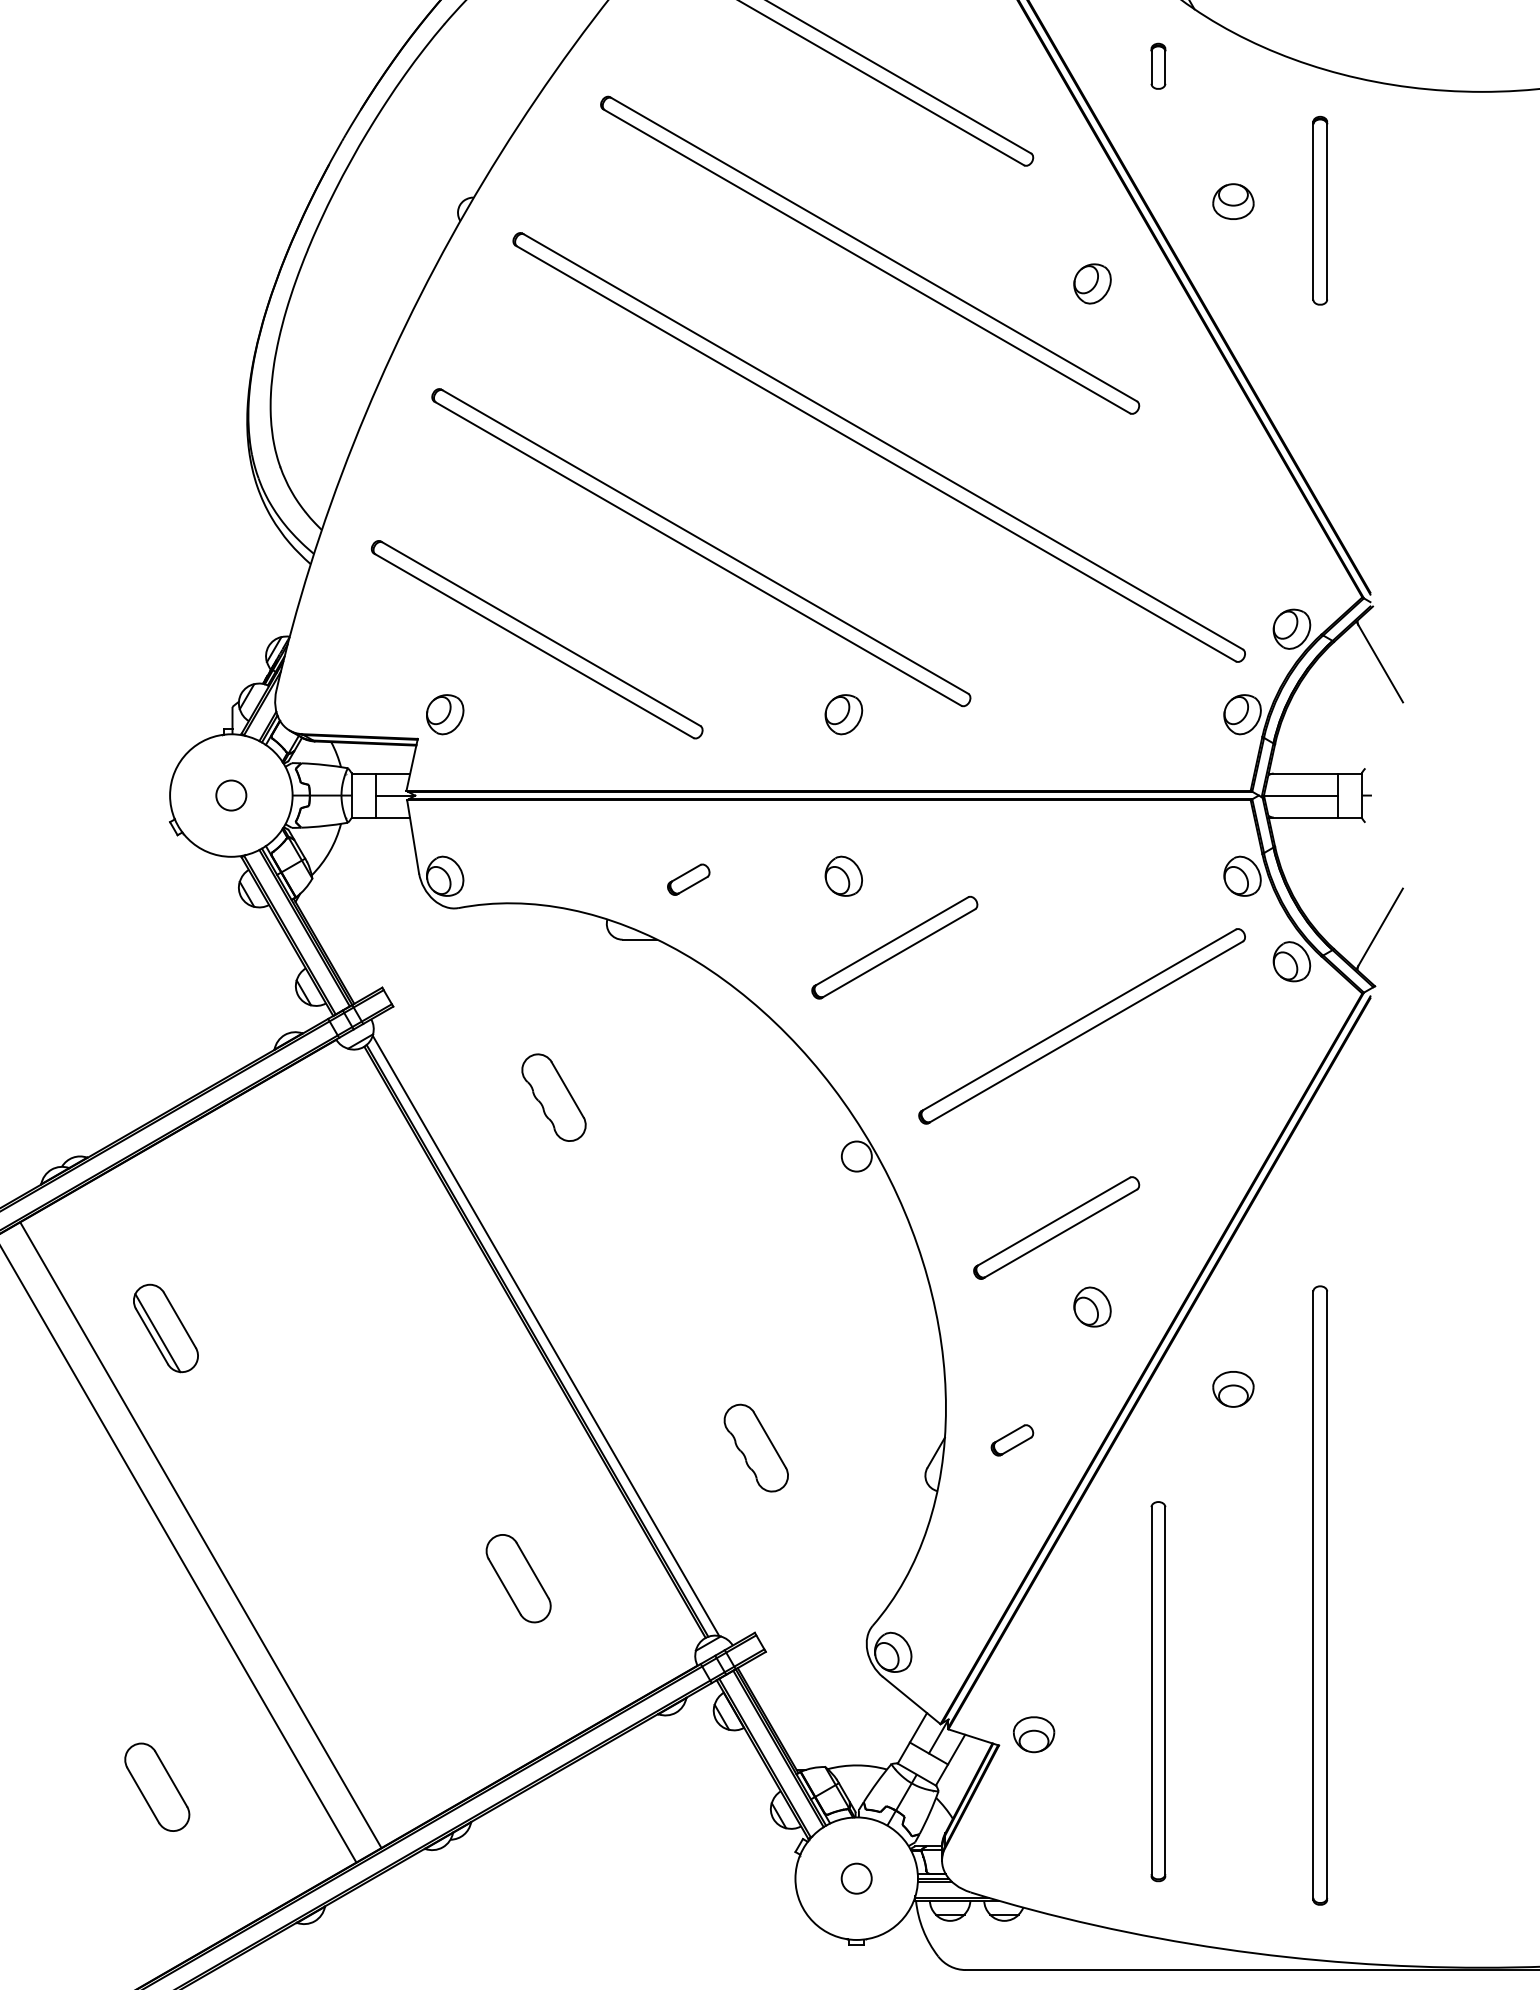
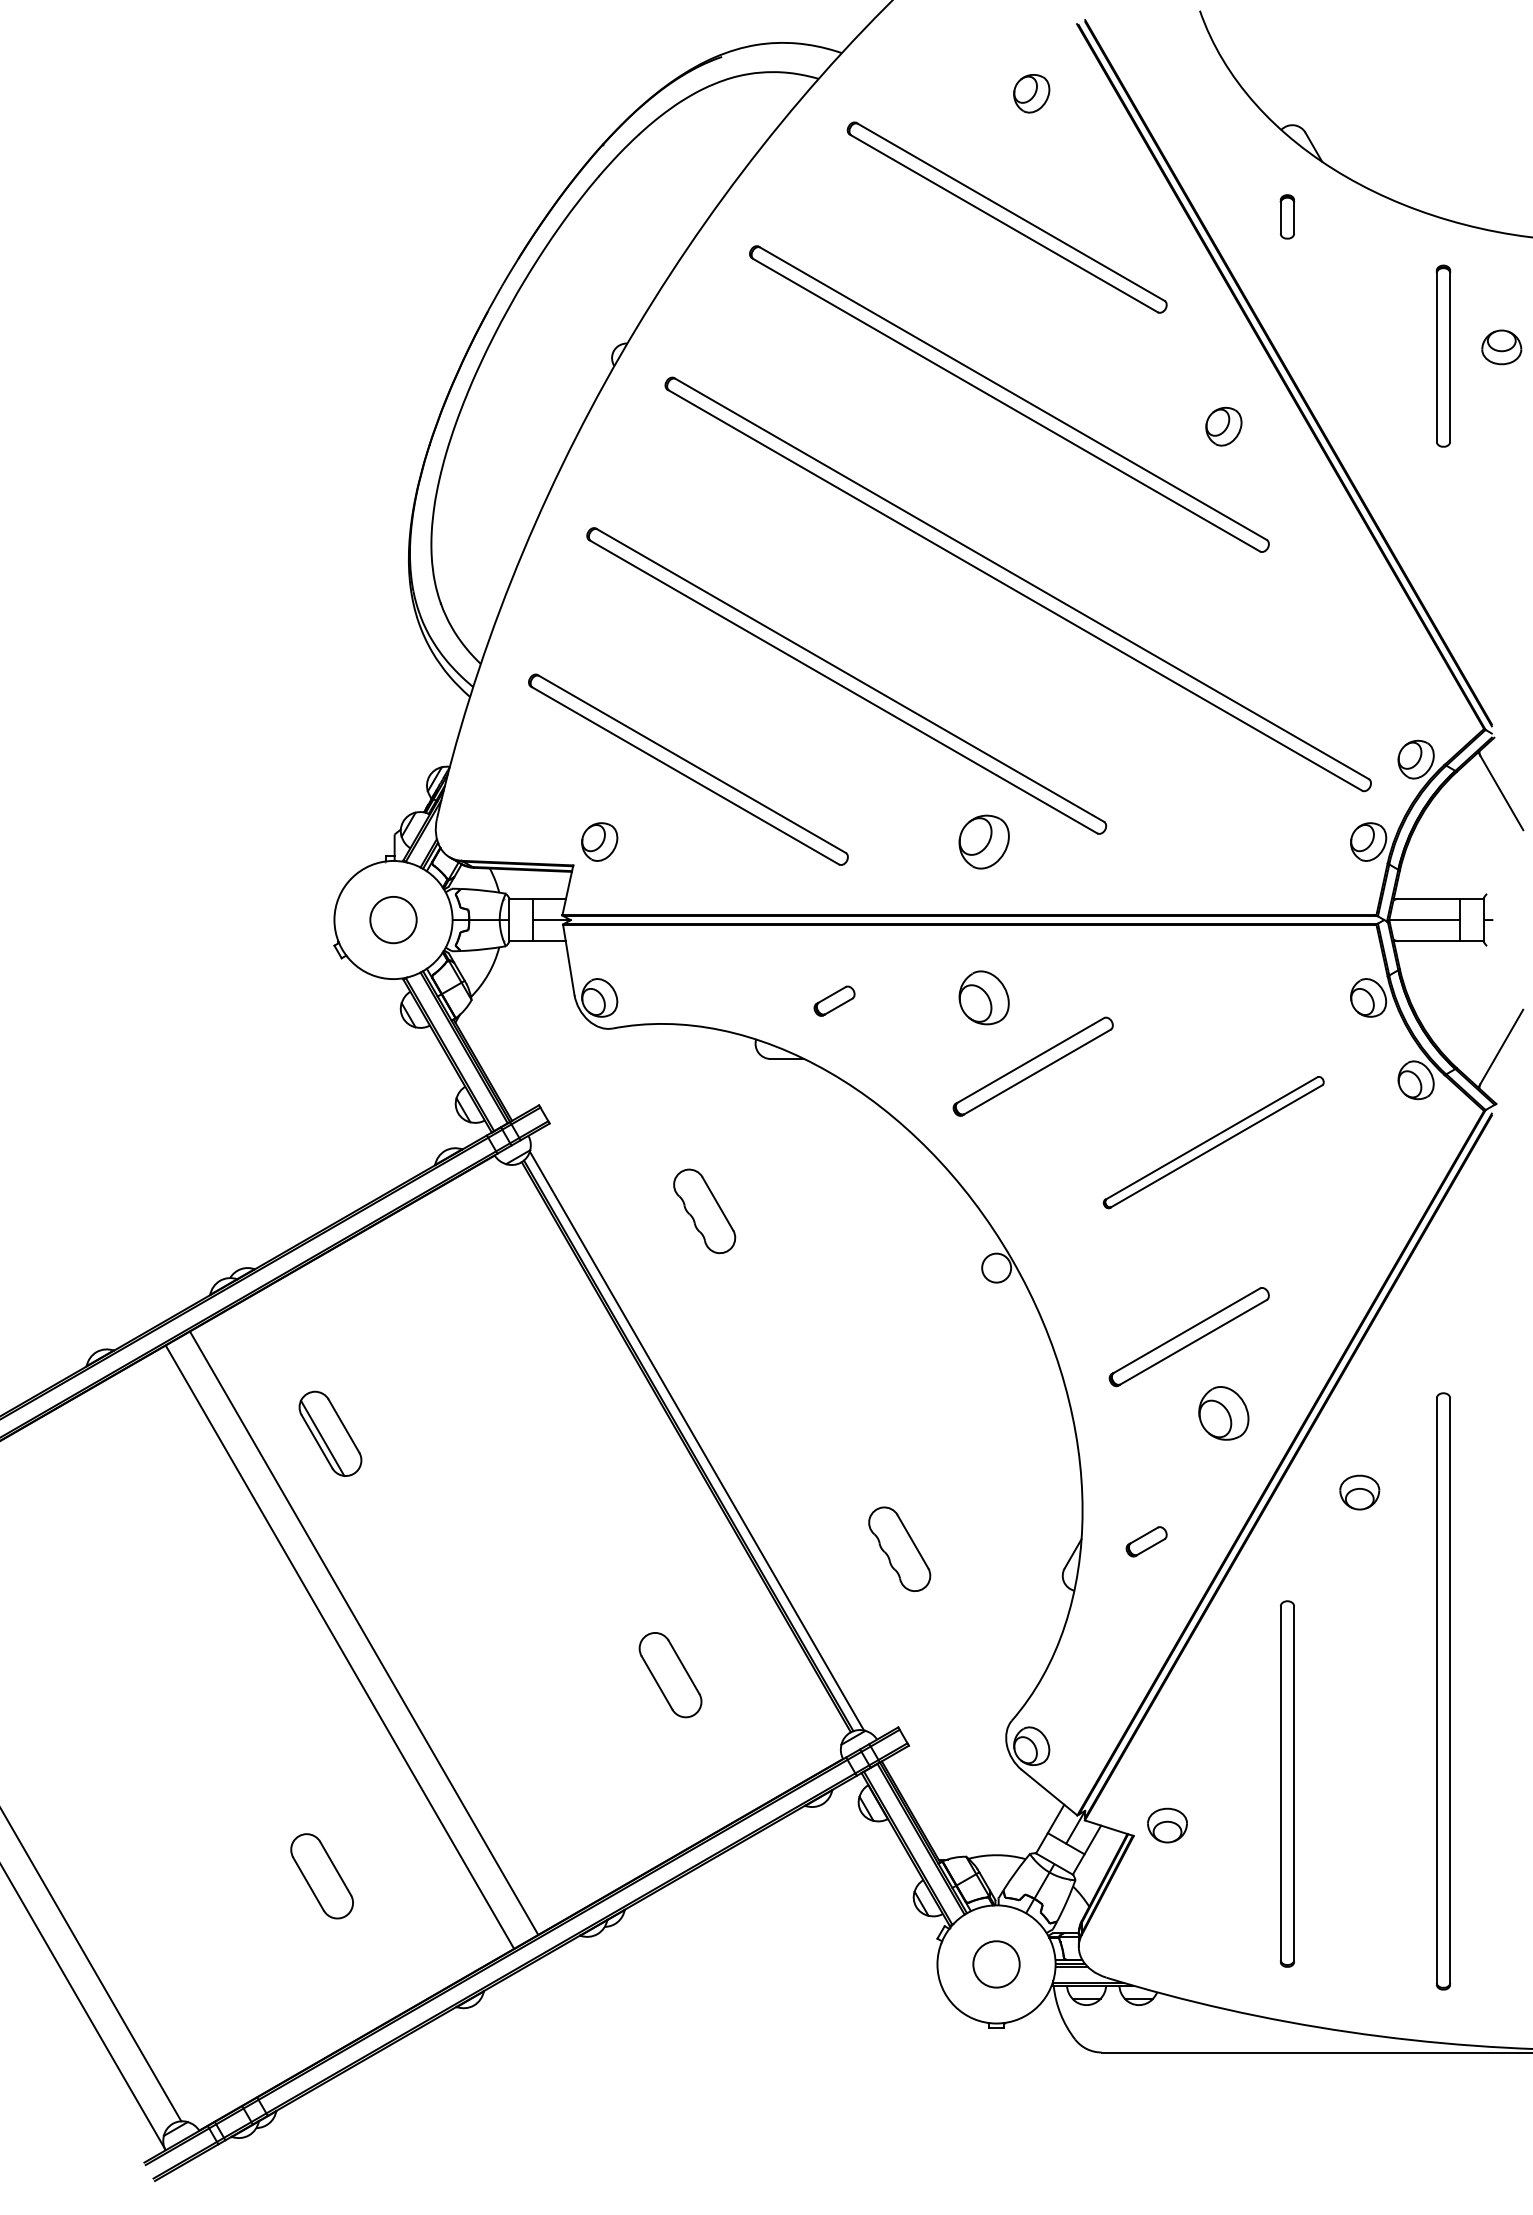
part: (1233, 201) -> (1501, 347), moved
part: (843, 714) -> (983, 841), size x1.4
circle: (231, 794) -> (393, 919), size x1.6
part: (843, 875) -> (983, 997), size x1.4
part: (1081, 1026) -> (1213, 1142), size x0.7
part: (1092, 1306) -> (1223, 1412), size x1.4
circle: (856, 1877) -> (996, 1963), size x1.6

